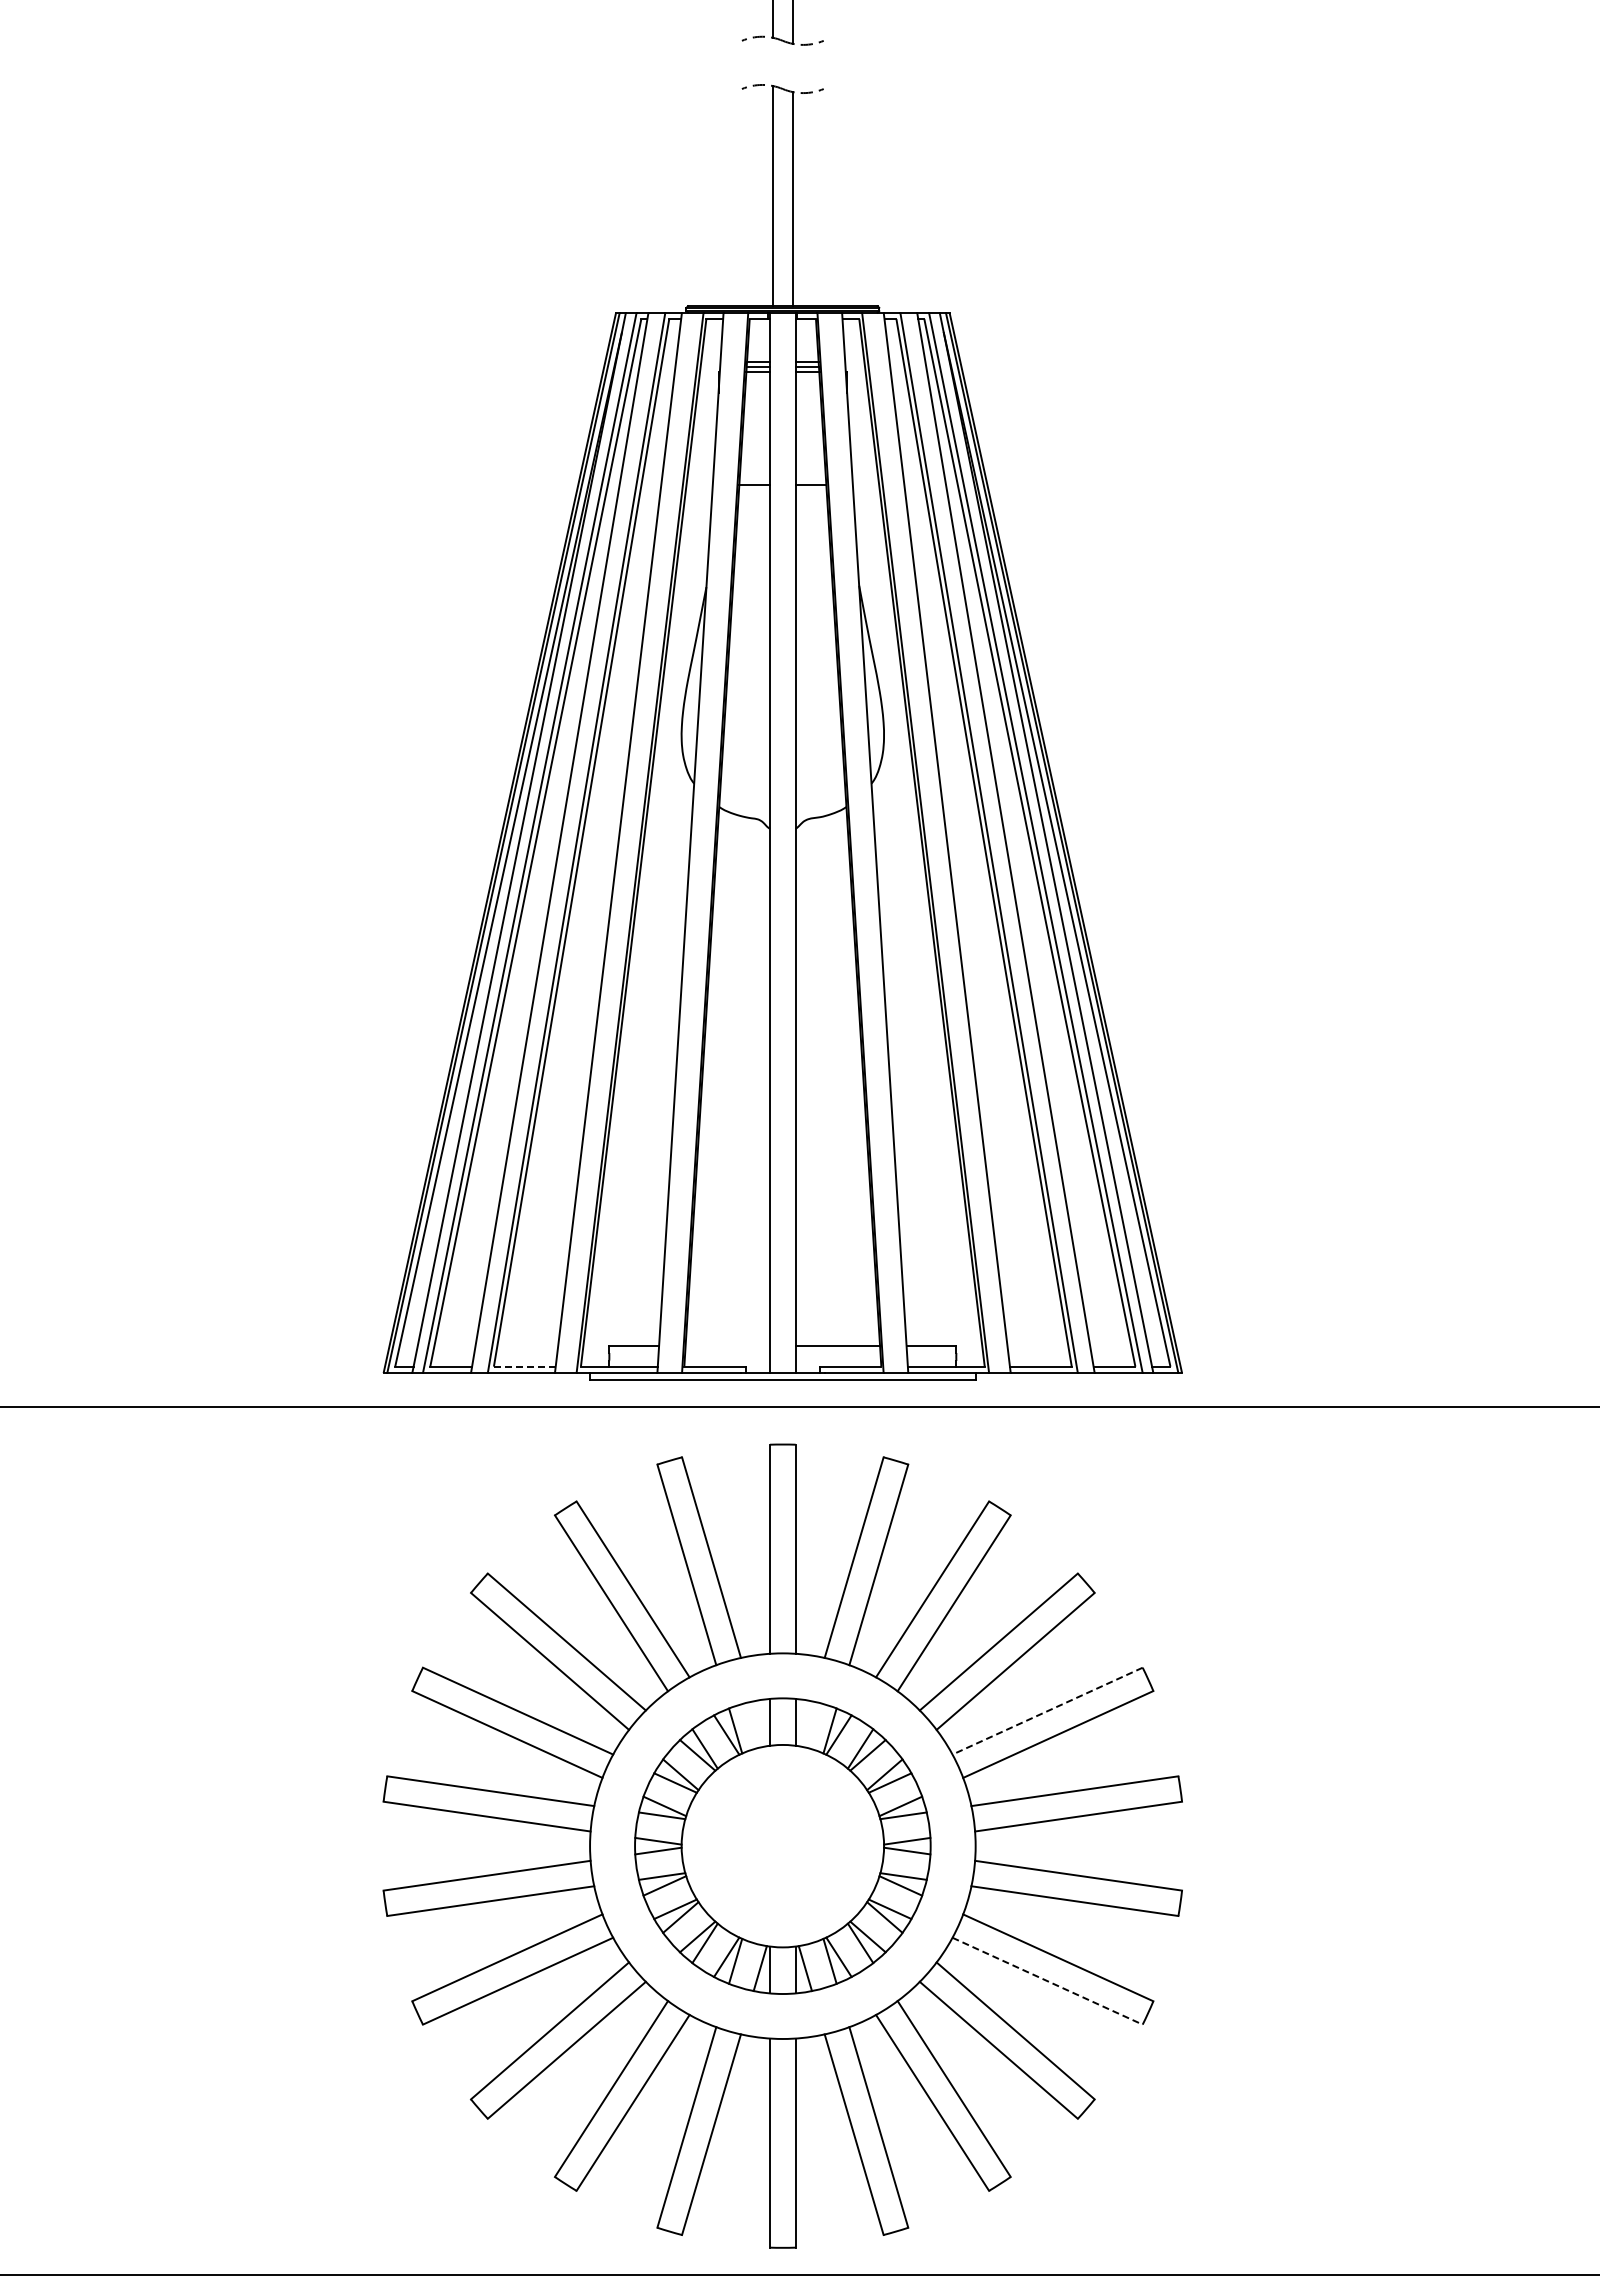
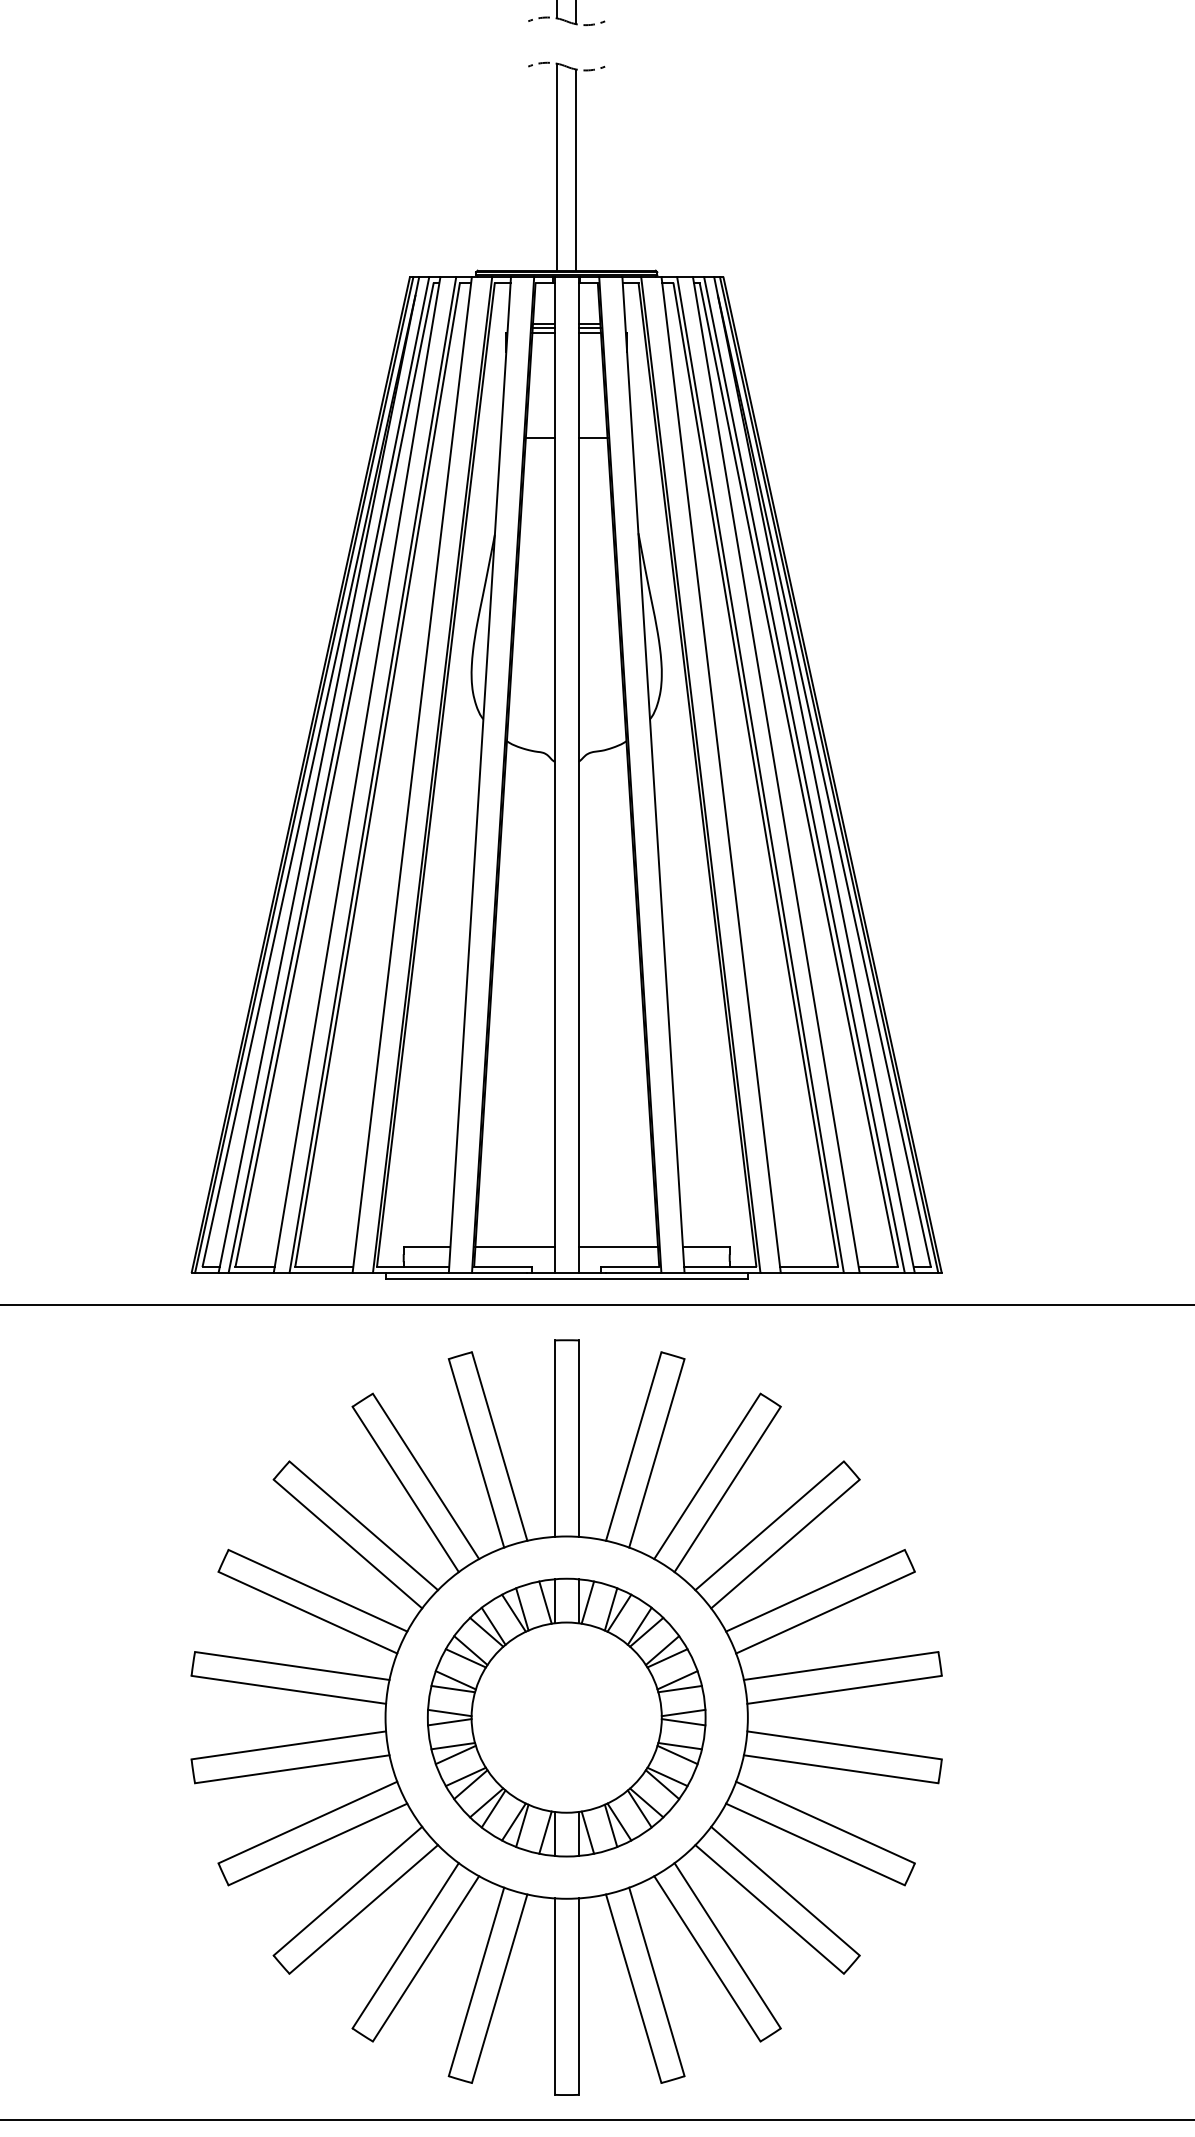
line: (727, 1345) -> (514, 1247), added
line: (524, 1366) -> (323, 1266), dashed -> solid
line: (1047, 1711) -> (815, 1591), dashed -> solid
line: (759, 1723) -> (544, 1602), added
line: (805, 1723) -> (587, 1602), added
line: (1047, 1981) -> (815, 1844), dashed -> solid

